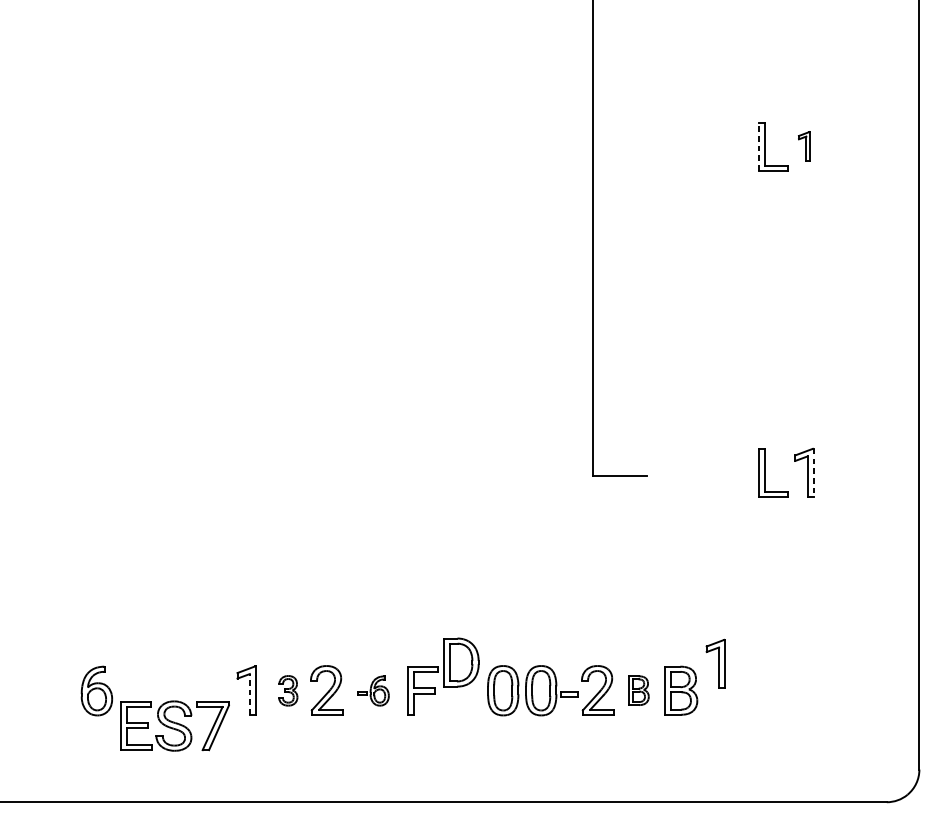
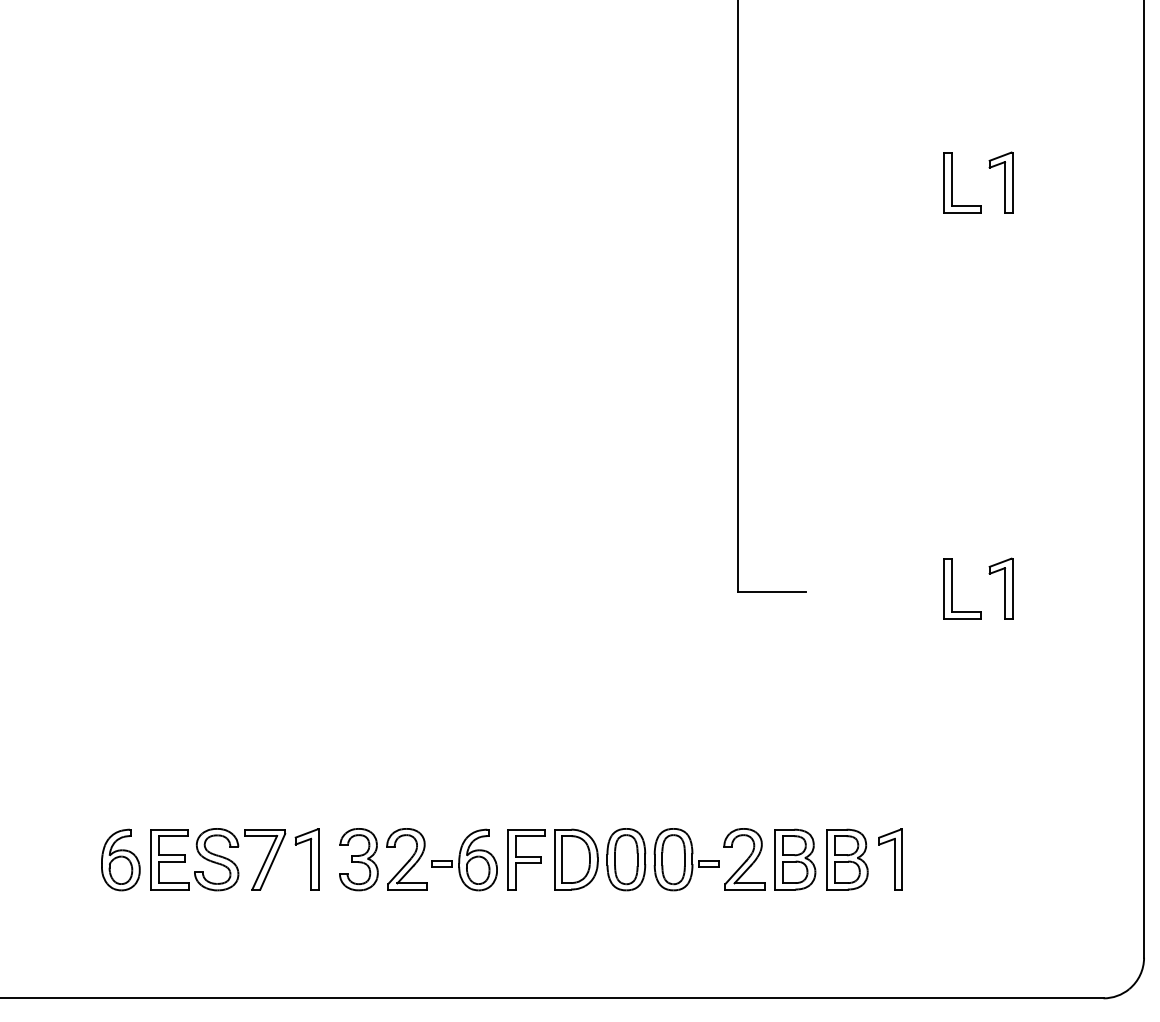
line: (758, 146) -> (944, 182), dashed -> solid
part: (803, 146) -> (1000, 182), size x1.67
line: (813, 473) -> (1012, 589), dashed -> solid
part: (461, 662) -> (576, 859), moved
part: (715, 664) -> (890, 859), moved
part: (287, 690) -> (358, 859), size x1.67
part: (373, 690) -> (464, 859), size x1.67
part: (639, 690) -> (795, 859), size x1.67
line: (250, 693) -> (311, 863), dashed -> solid
part: (175, 725) -> (218, 859), moved

